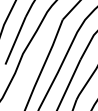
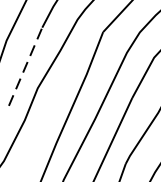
line: (15, 40) -> (25, 66), solid -> dashed

